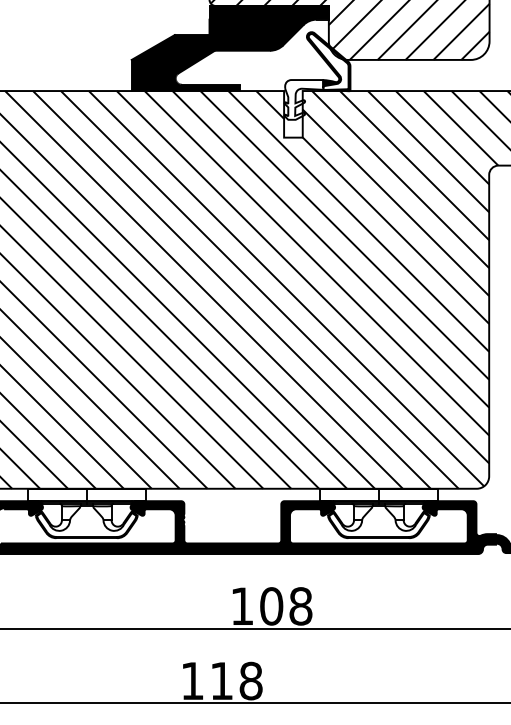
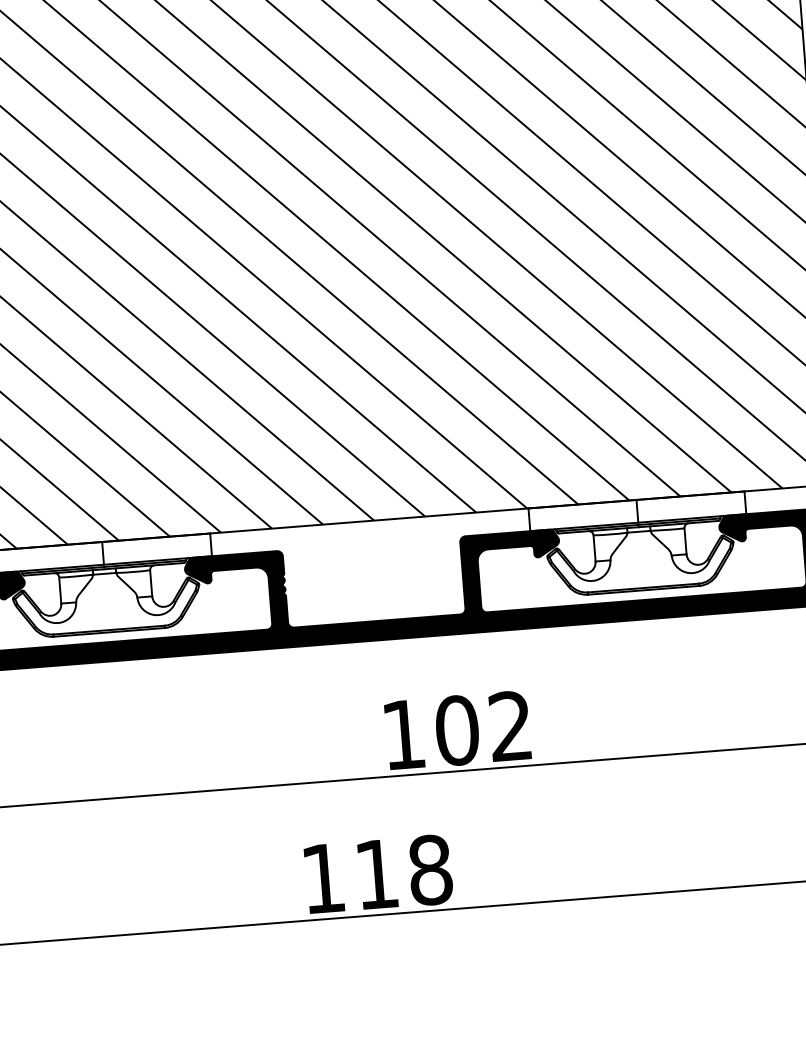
text: (300, 606) -> (510, 726), 108 -> 102

